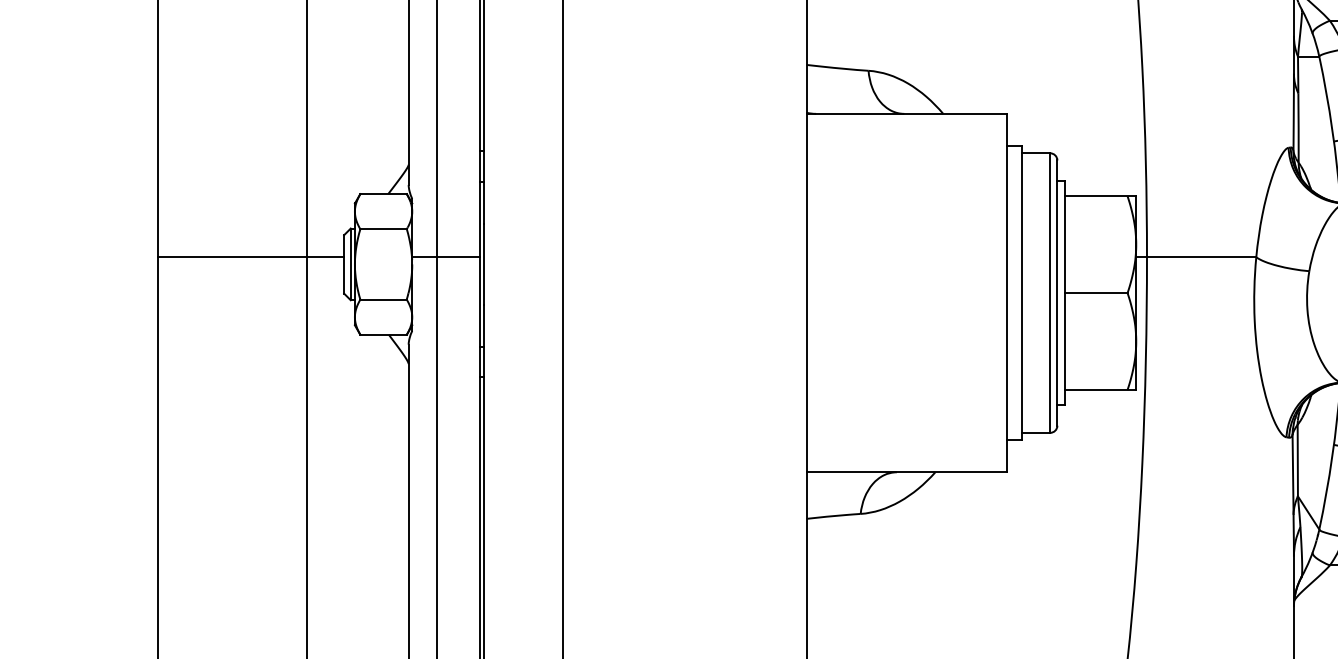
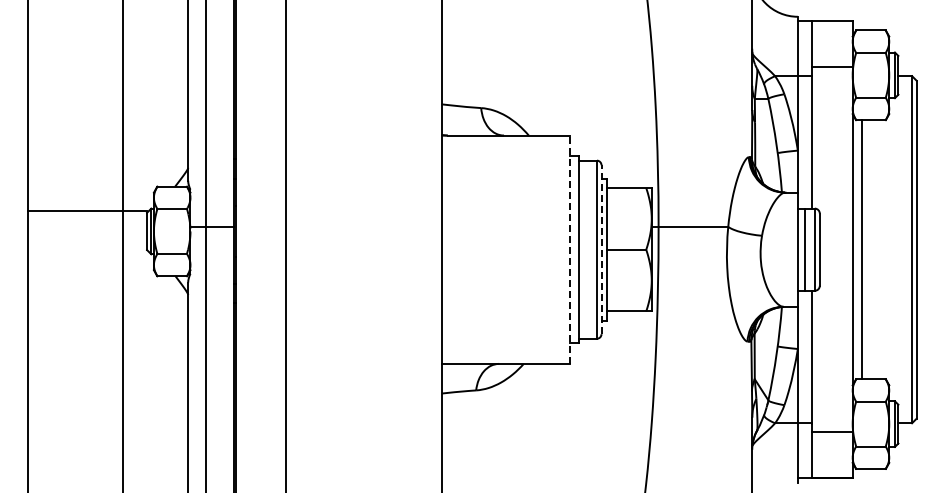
line: (250, 256) -> (87, 210), moved
line: (1007, 292) -> (569, 249), solid -> dashed
line: (1057, 292) -> (601, 249), solid -> dashed

